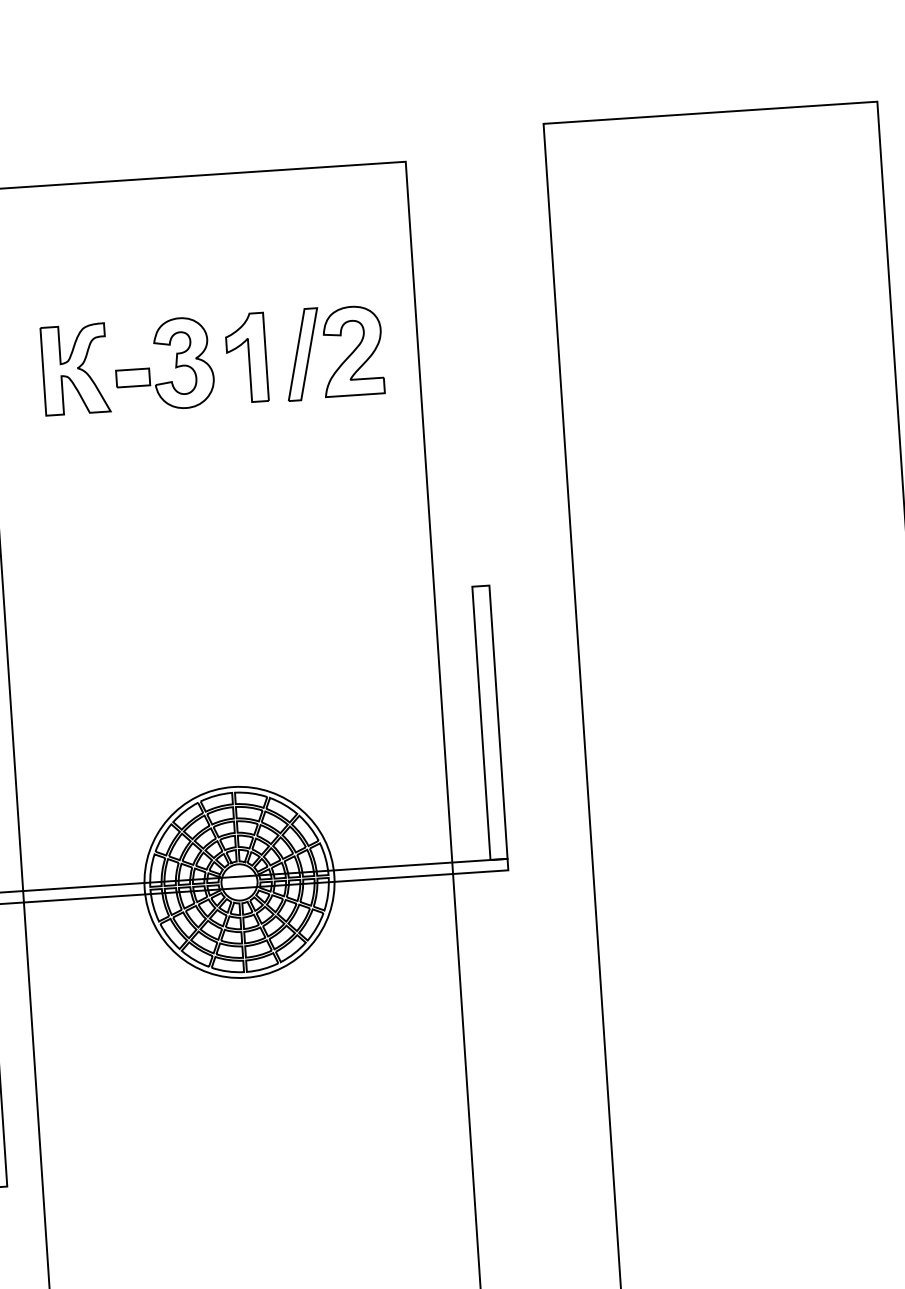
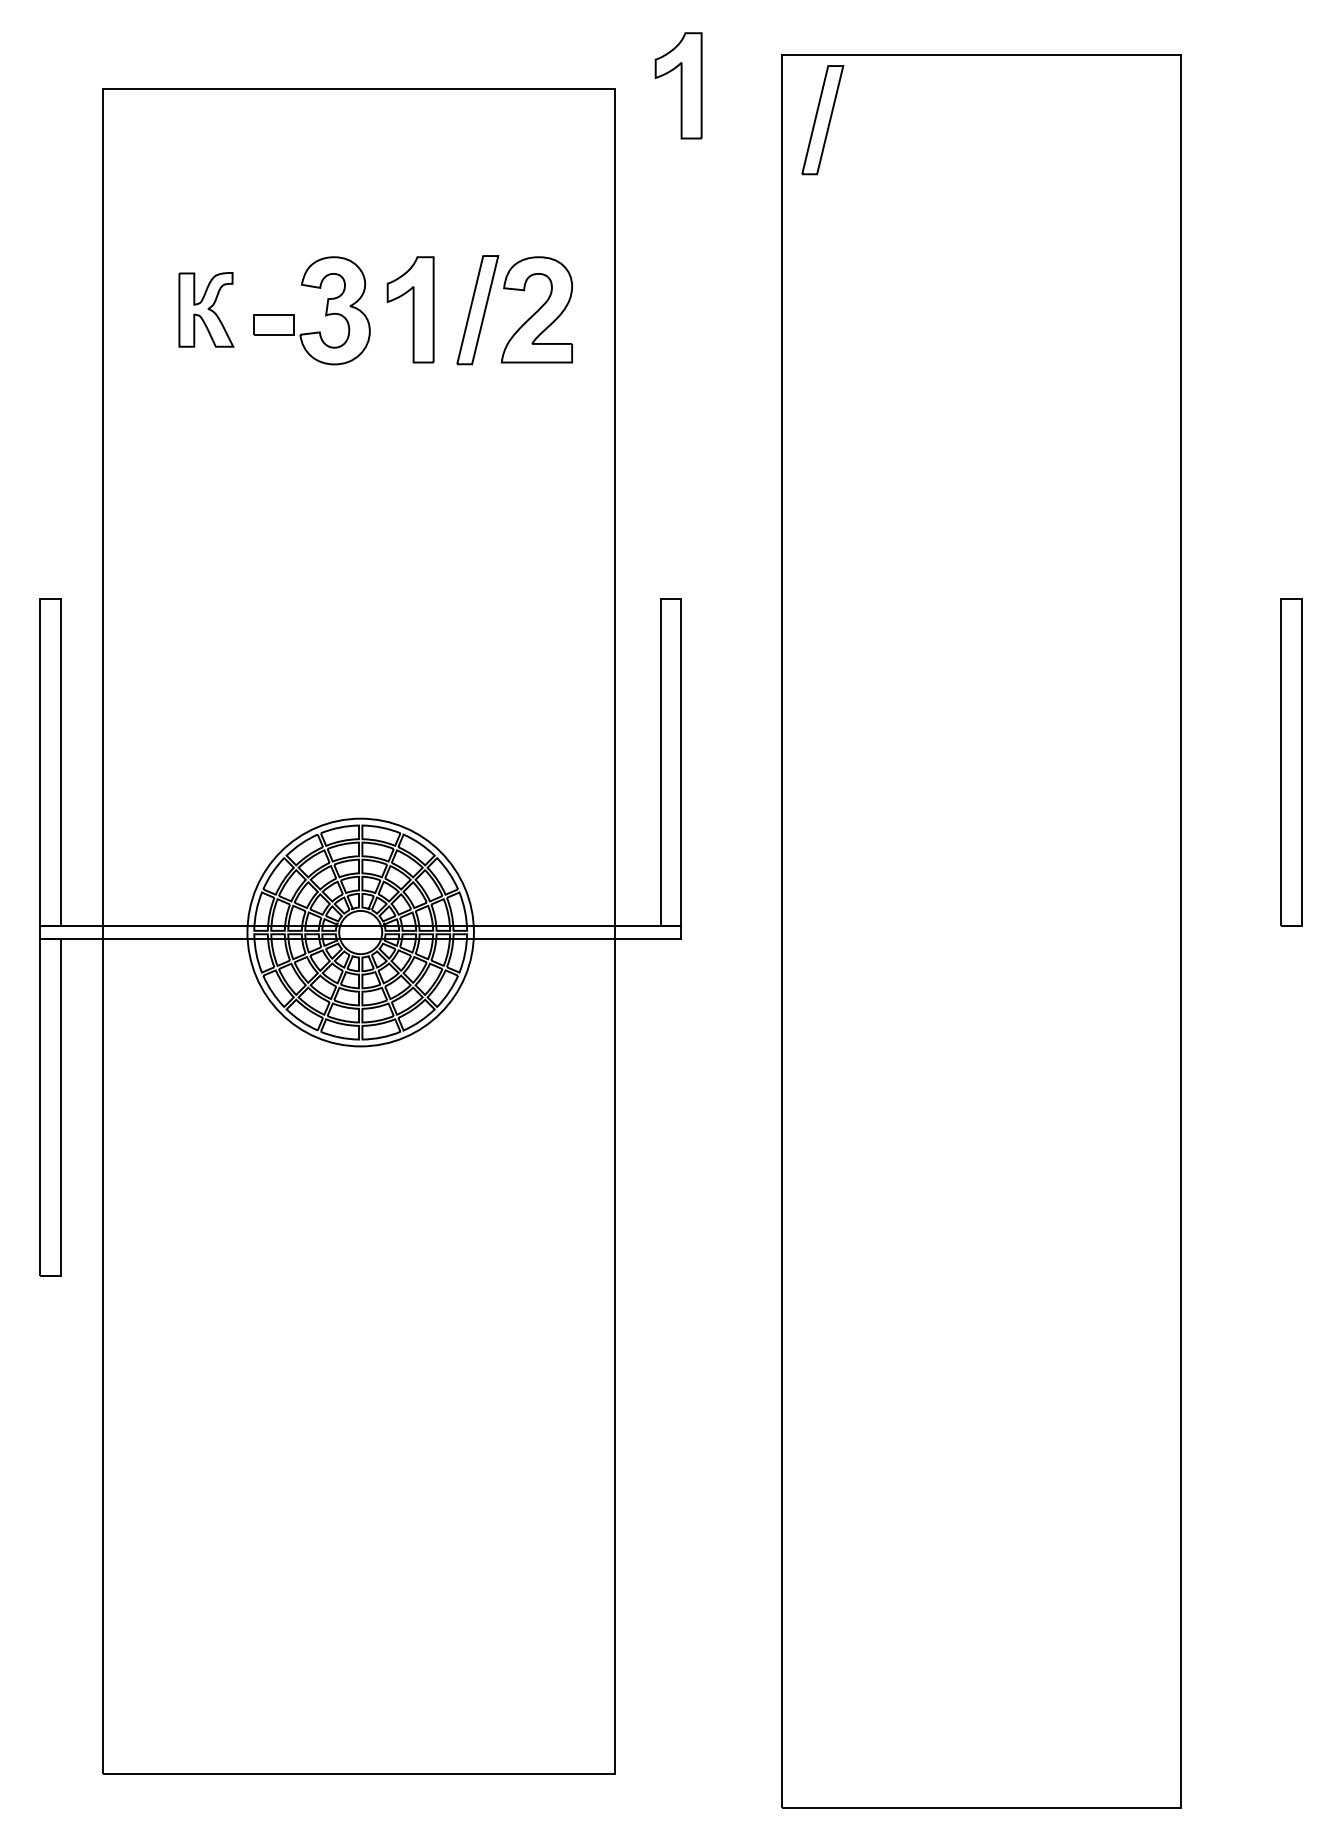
part: (458, 155) -> (678, 85), added
part: (581, 176) -> (822, 120), added
part: (75, 369) -> (206, 309), size x0.7

